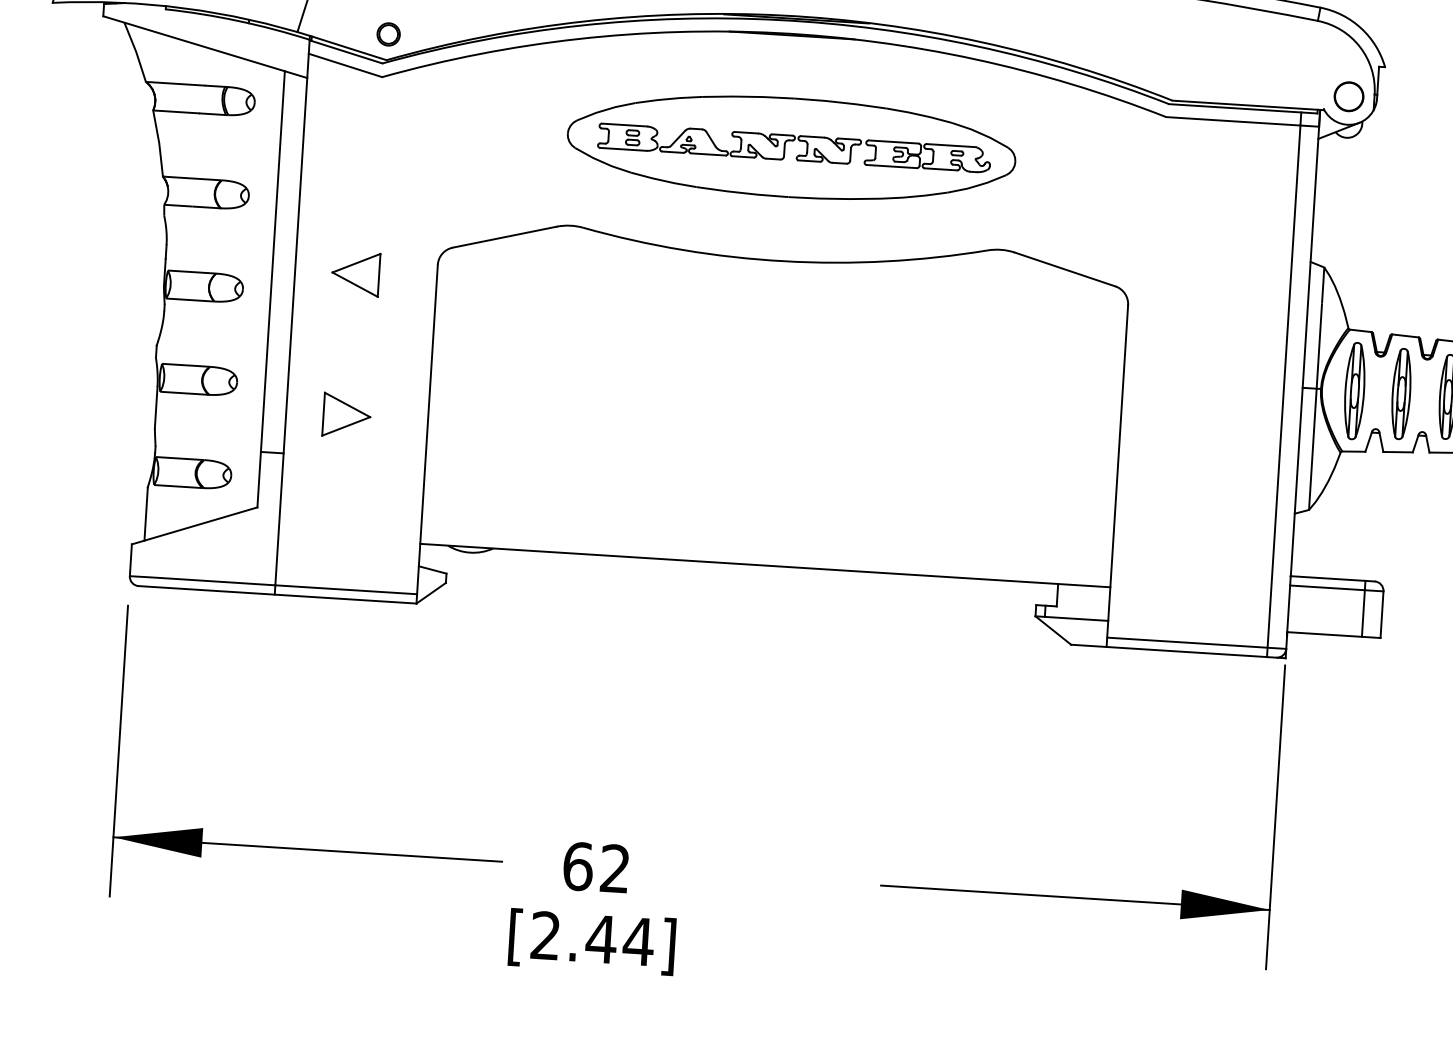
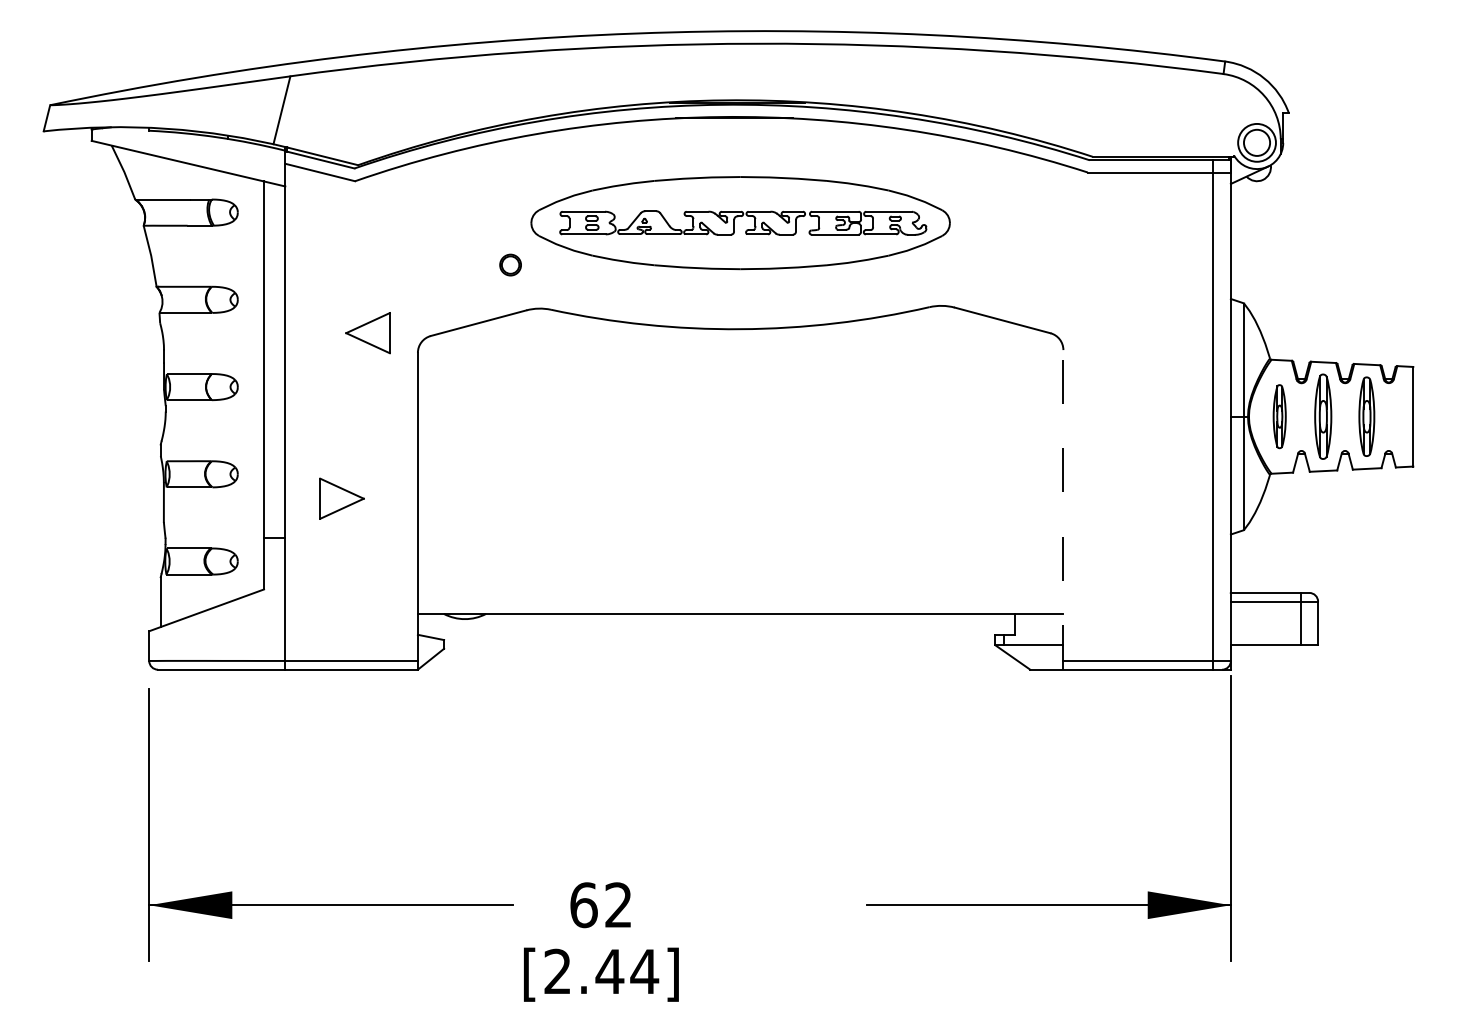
part: (388, 33) -> (510, 264), moved
circle: (1348, 96) -> (1256, 142), size x1.4
part: (355, 274) -> (367, 333), moved
part: (1354, 390) -> (1279, 416), size x0.7
line: (1117, 475) -> (1063, 509), solid -> dashed

